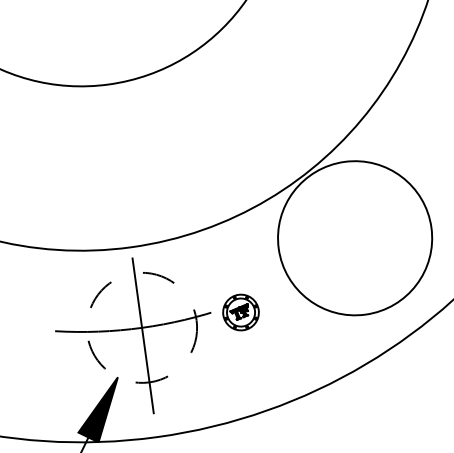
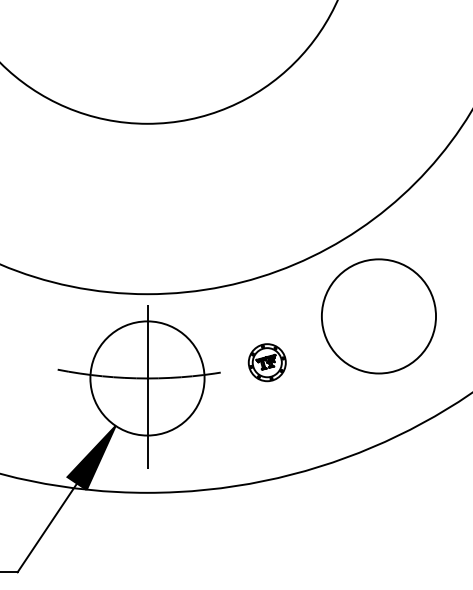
circle: (354, 238) -> (378, 316), size x0.71
part: (240, 312) -> (266, 362), moved
circle: (142, 327) -> (147, 378), dashed -> solid

